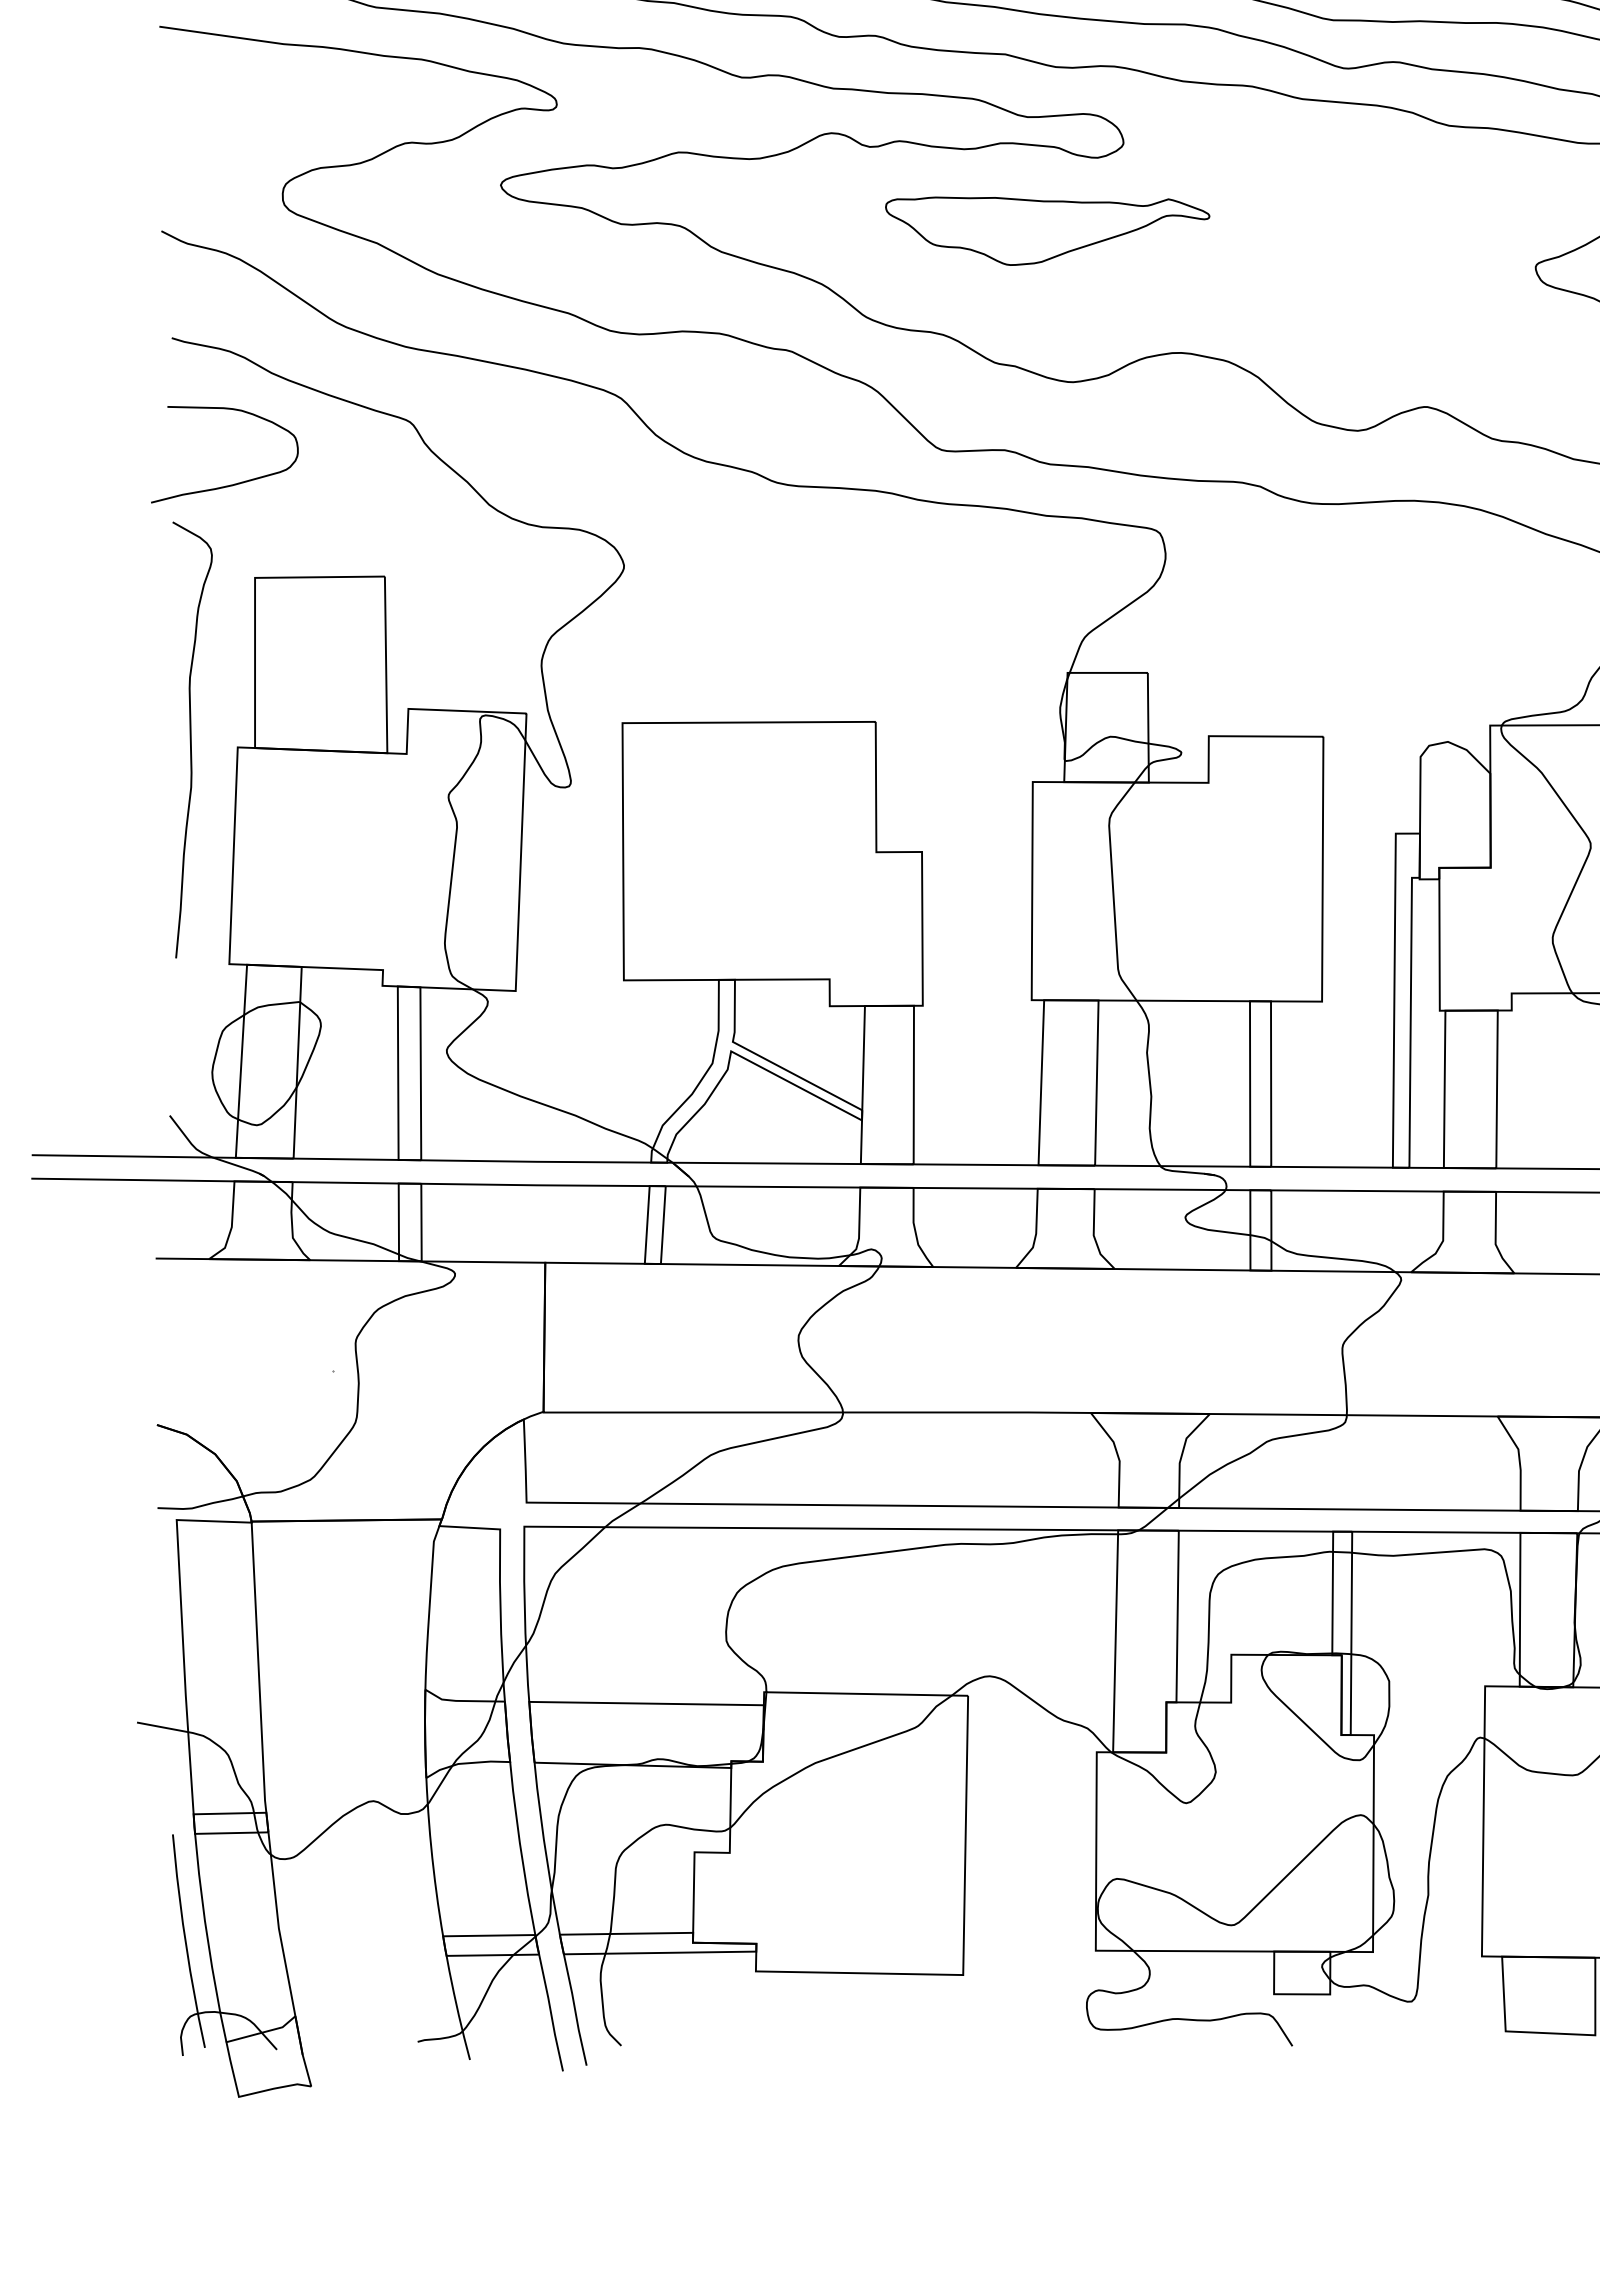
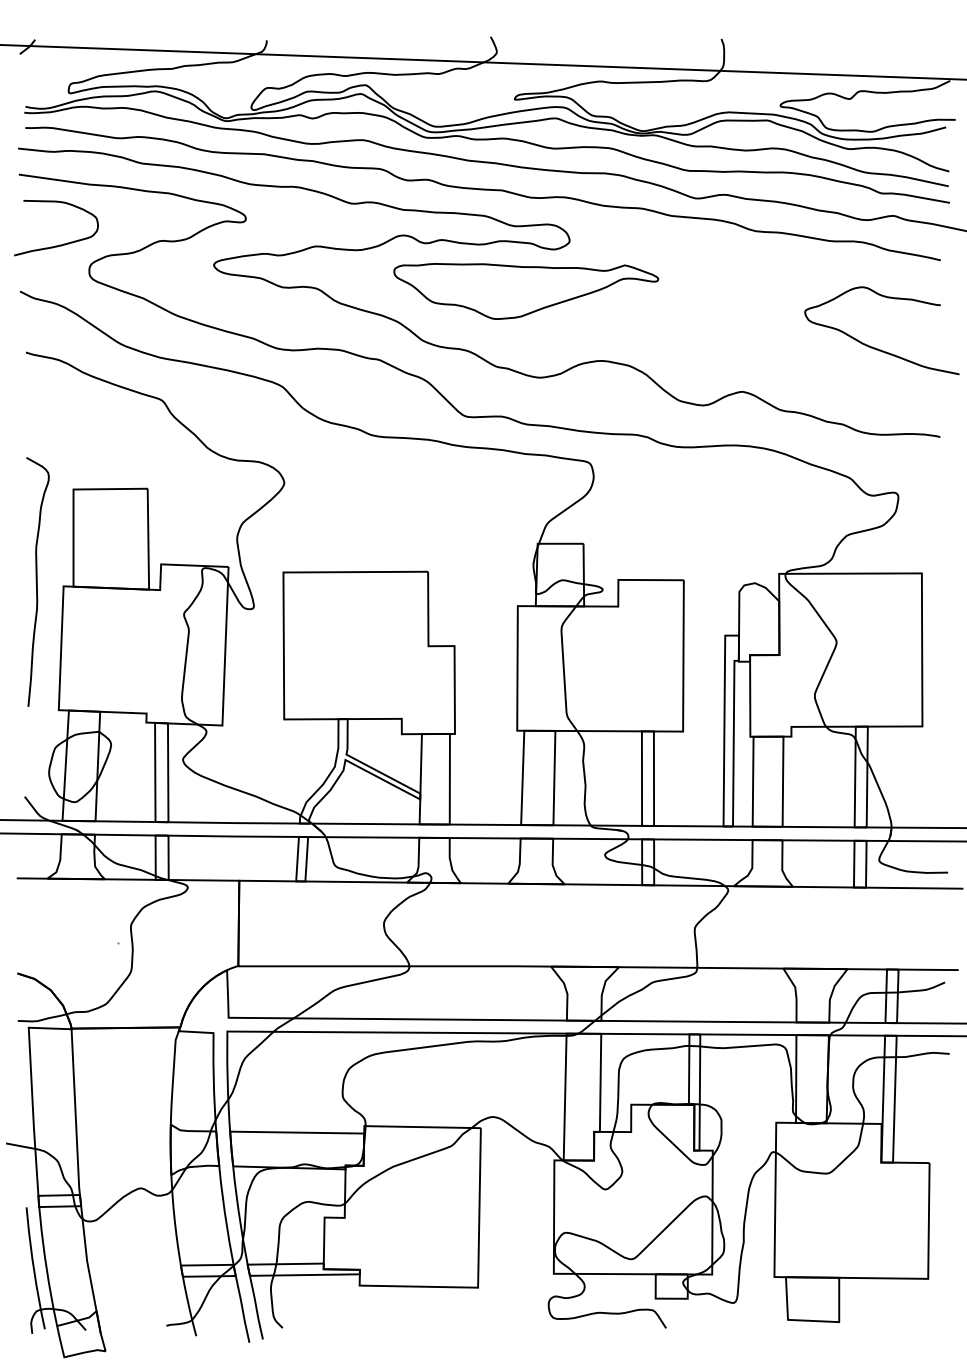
part: (1047, 231) -> (526, 291), size x1.43
curve: (230, 483) -> (59, 244), moved

